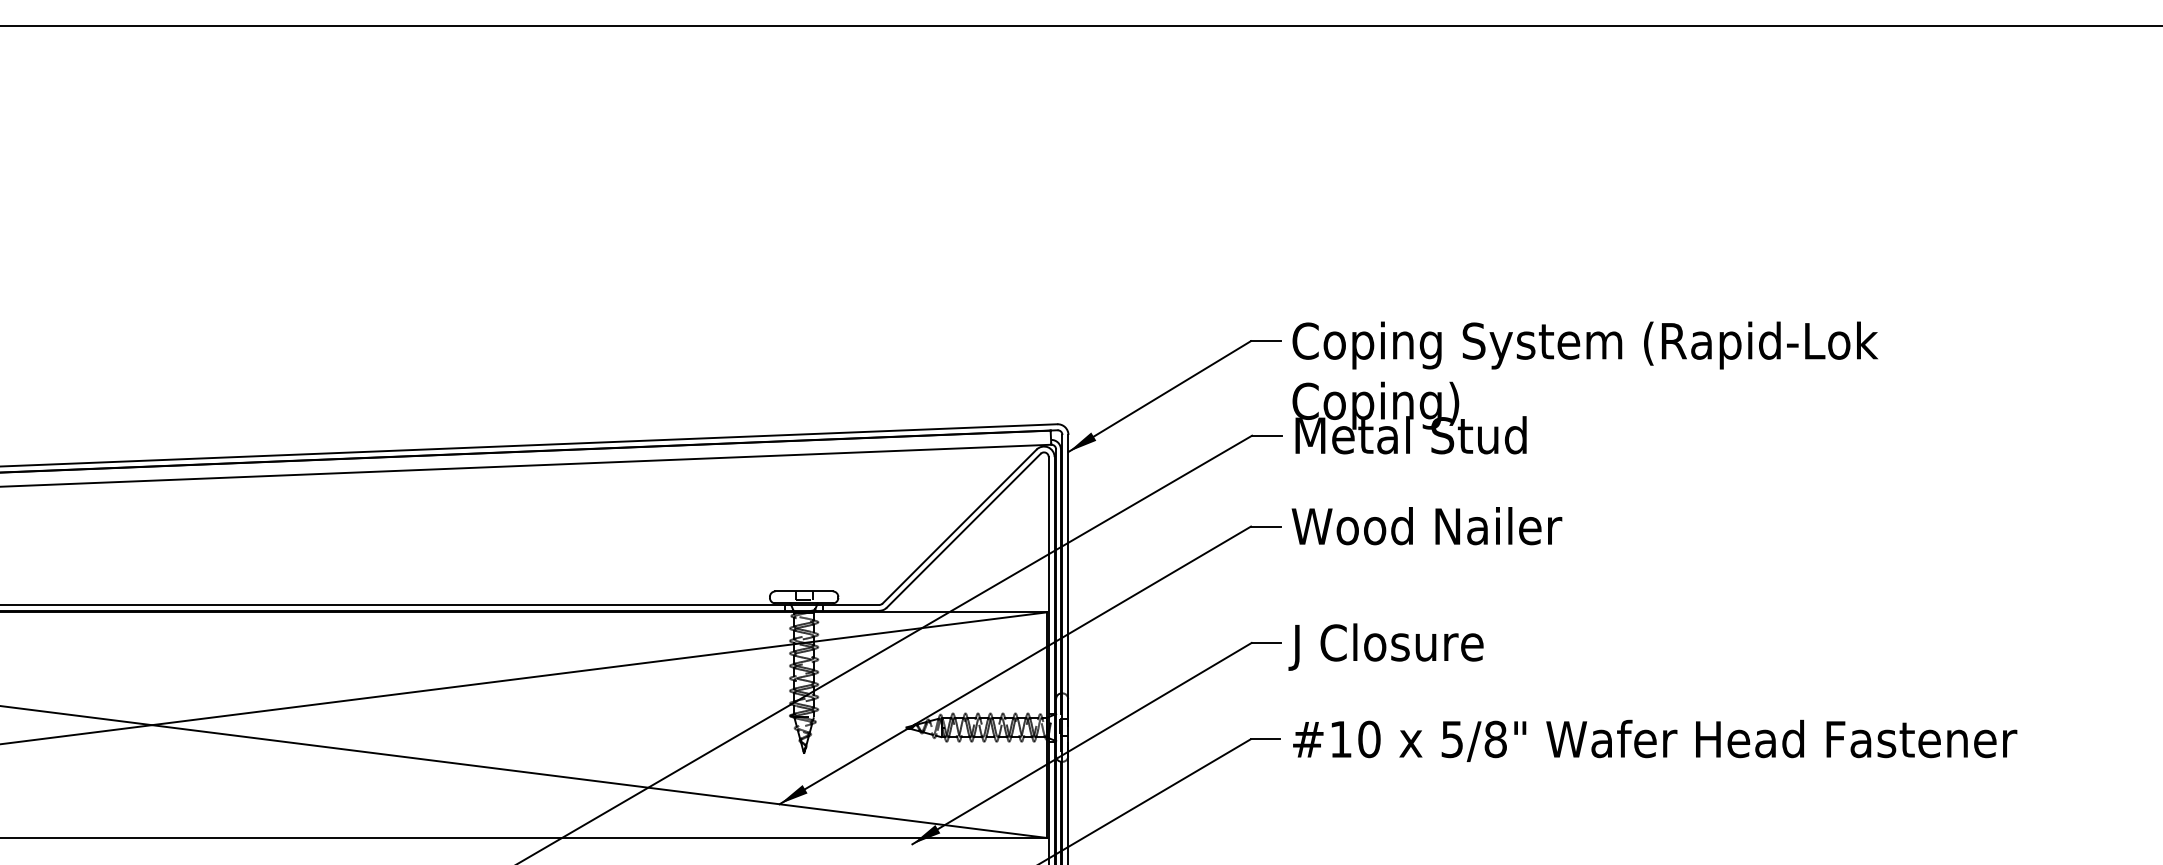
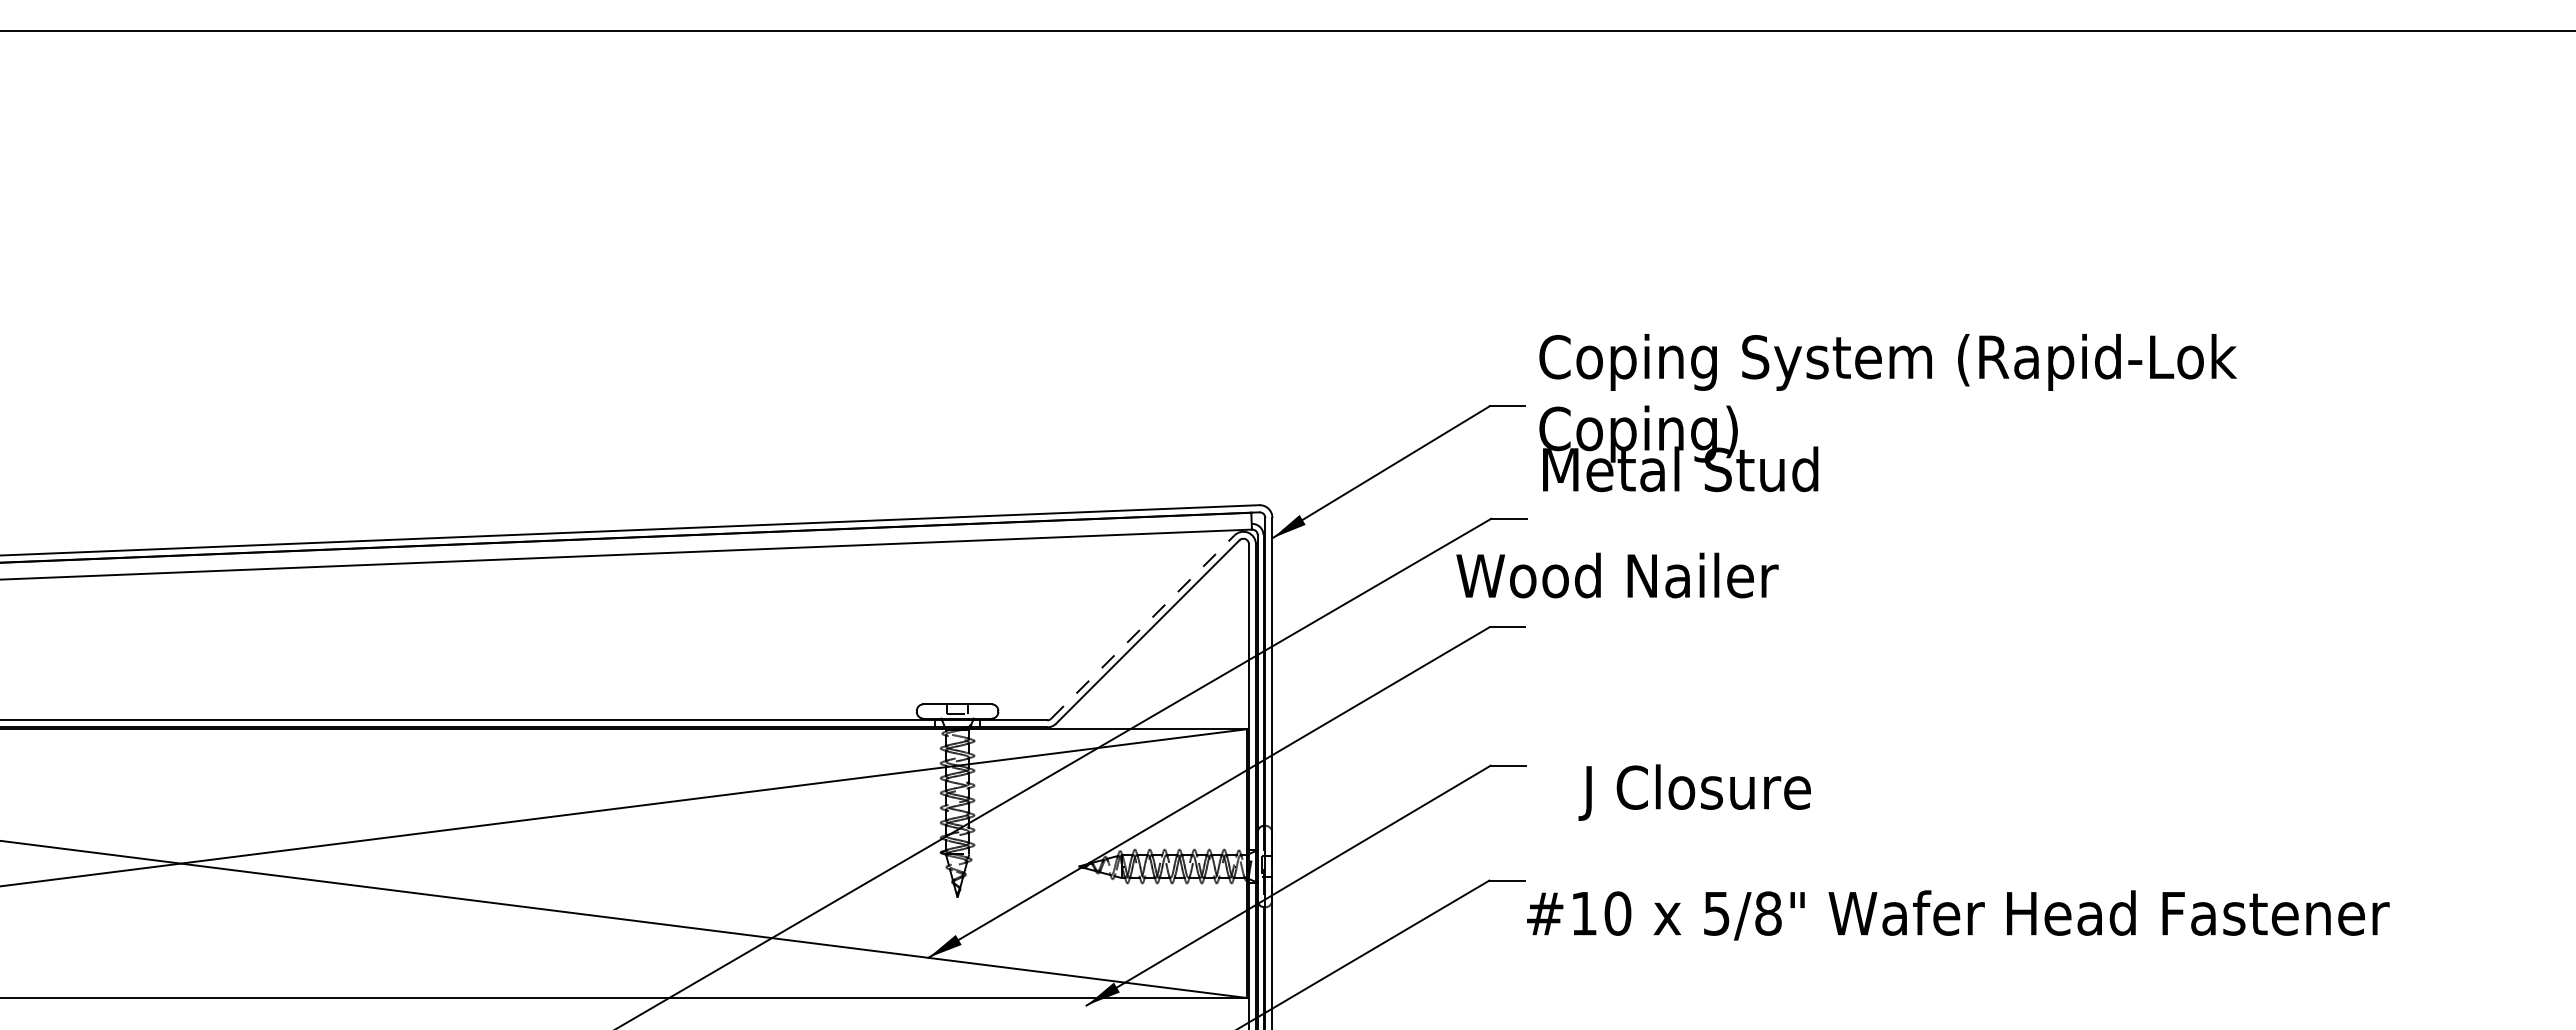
text: (1584, 388) -> (1887, 413), moved
line: (959, 526) -> (1142, 627), solid -> dashed
text: (1426, 526) -> (1617, 575), moved
text: (1385, 646) -> (1694, 792), moved
text: (1655, 741) -> (1958, 915), moved

